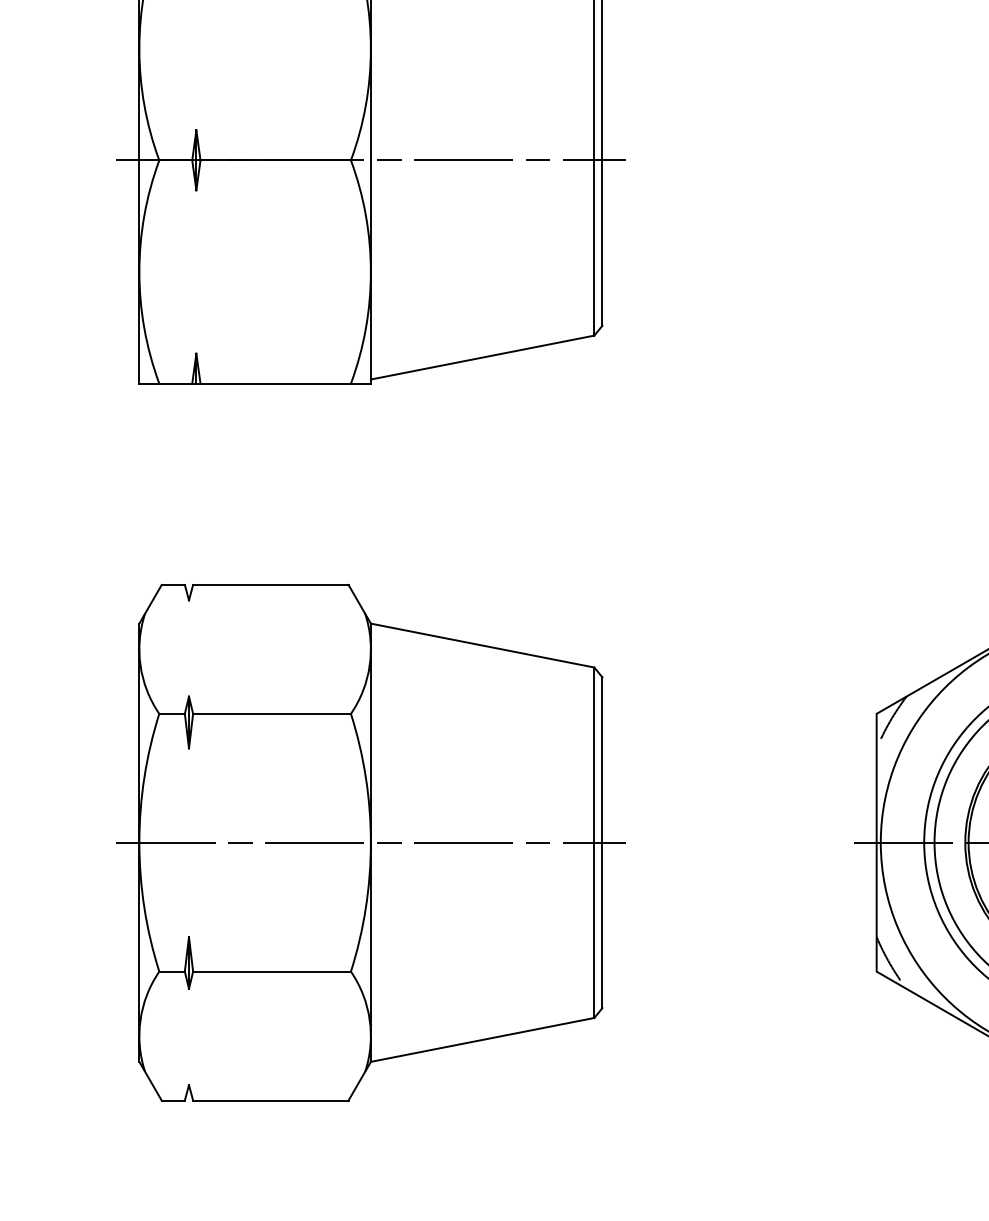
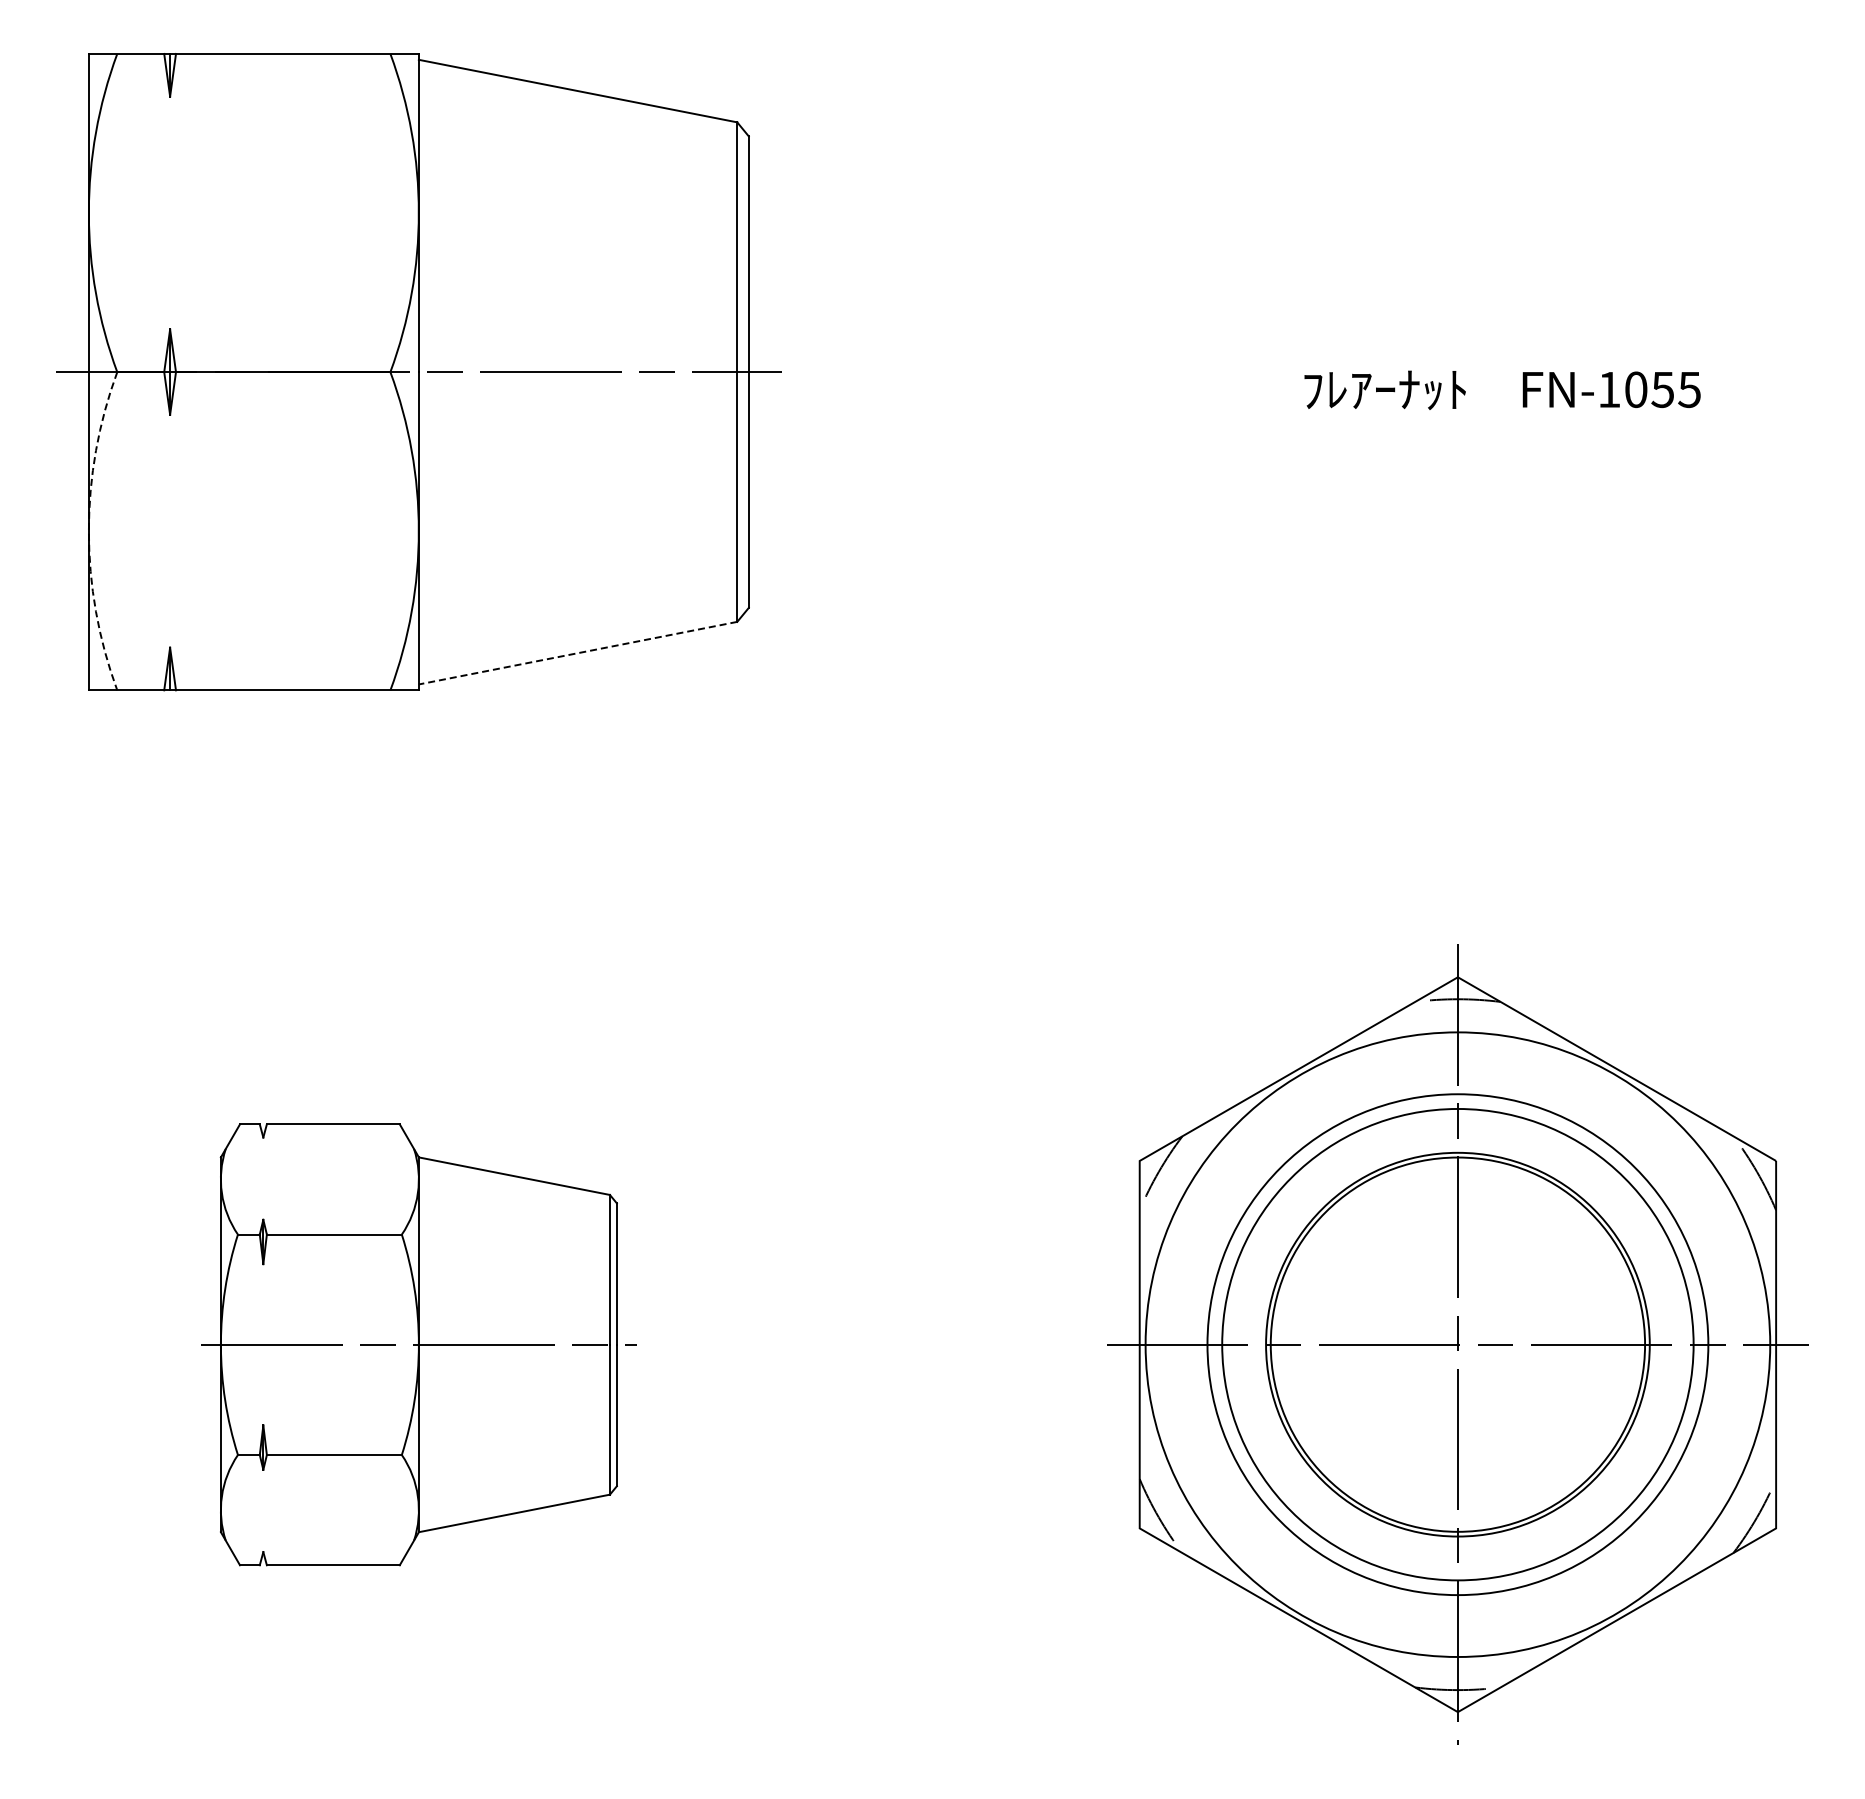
arc: (139, 272) -> (88, 531), solid -> dashed
line: (482, 357) -> (577, 653), solid -> dashed
part: (370, 842) -> (418, 1344), size x0.6

